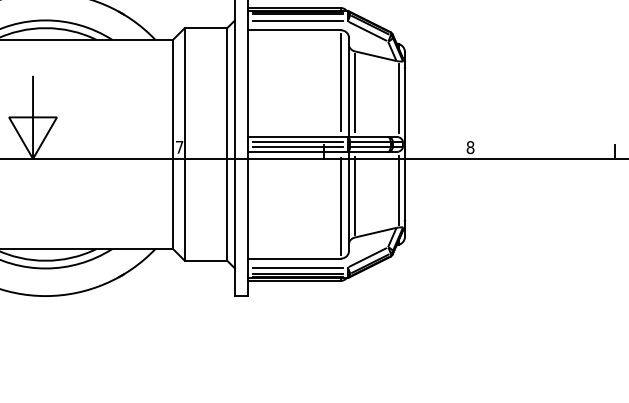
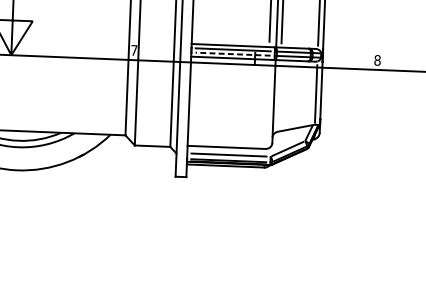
line: (297, 147) -> (232, 54), solid -> dashed
line: (355, 195) -> (279, 96), removed
line: (340, 206) -> (266, 105), removed

